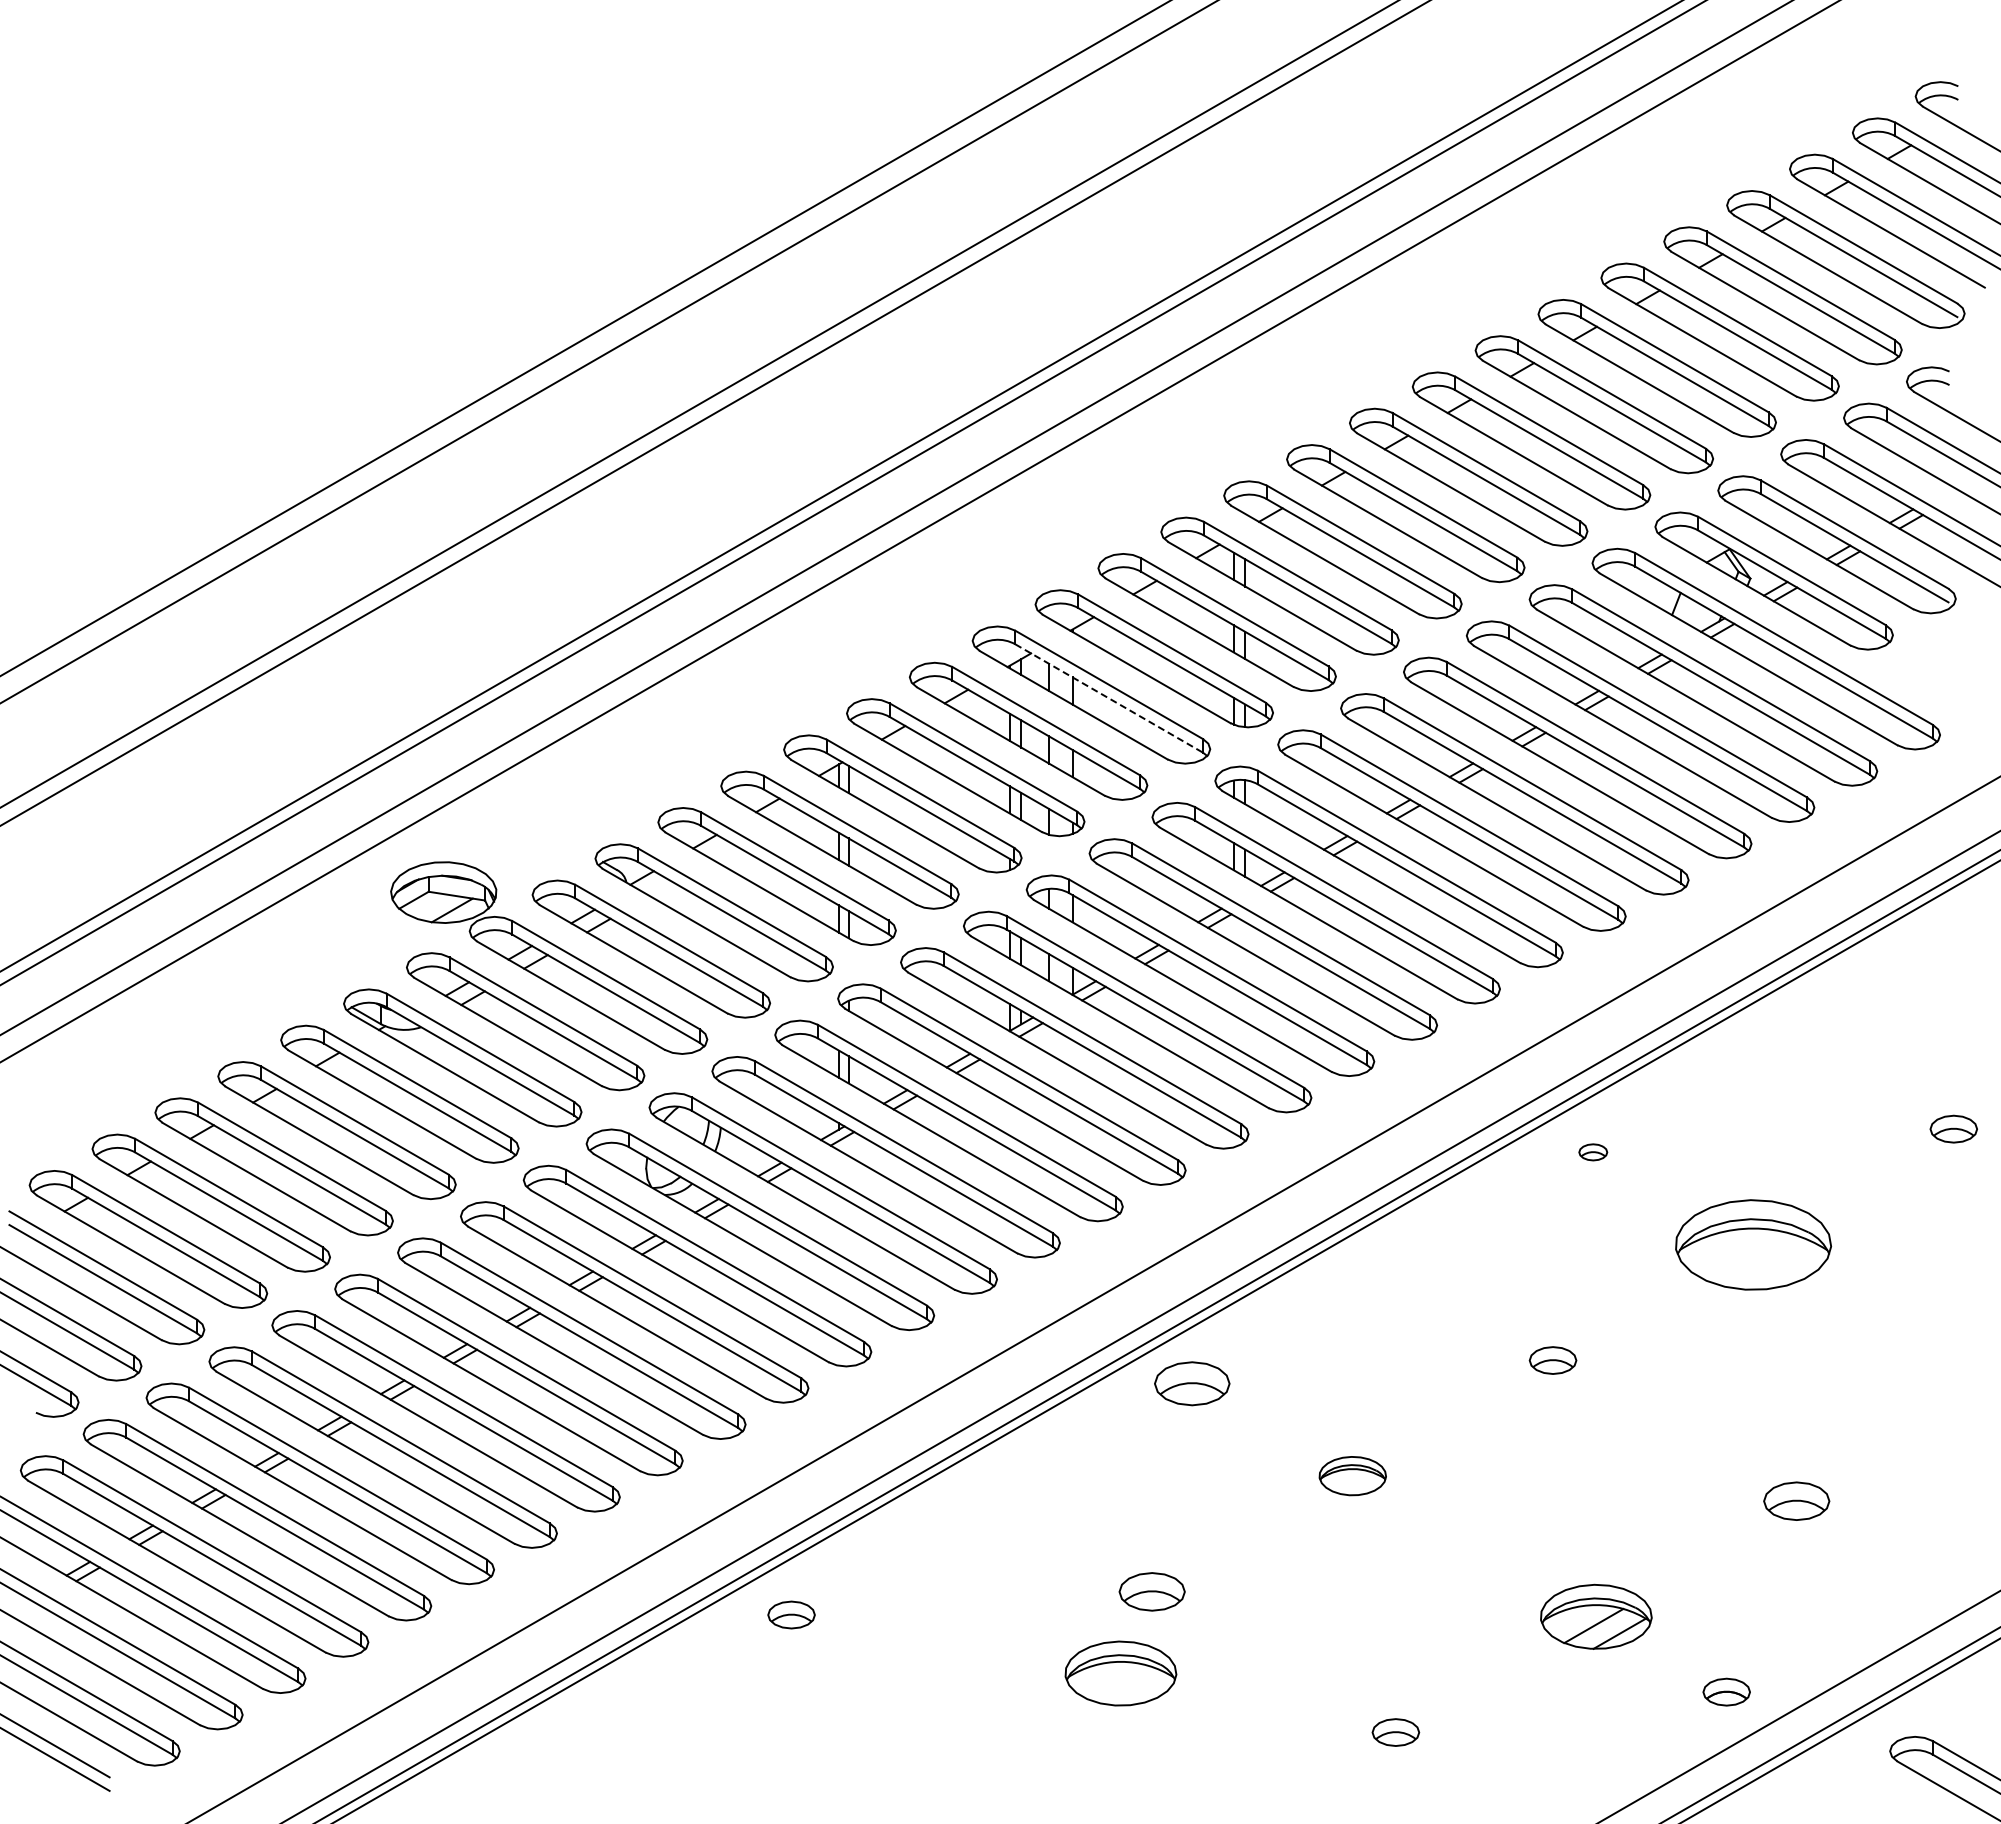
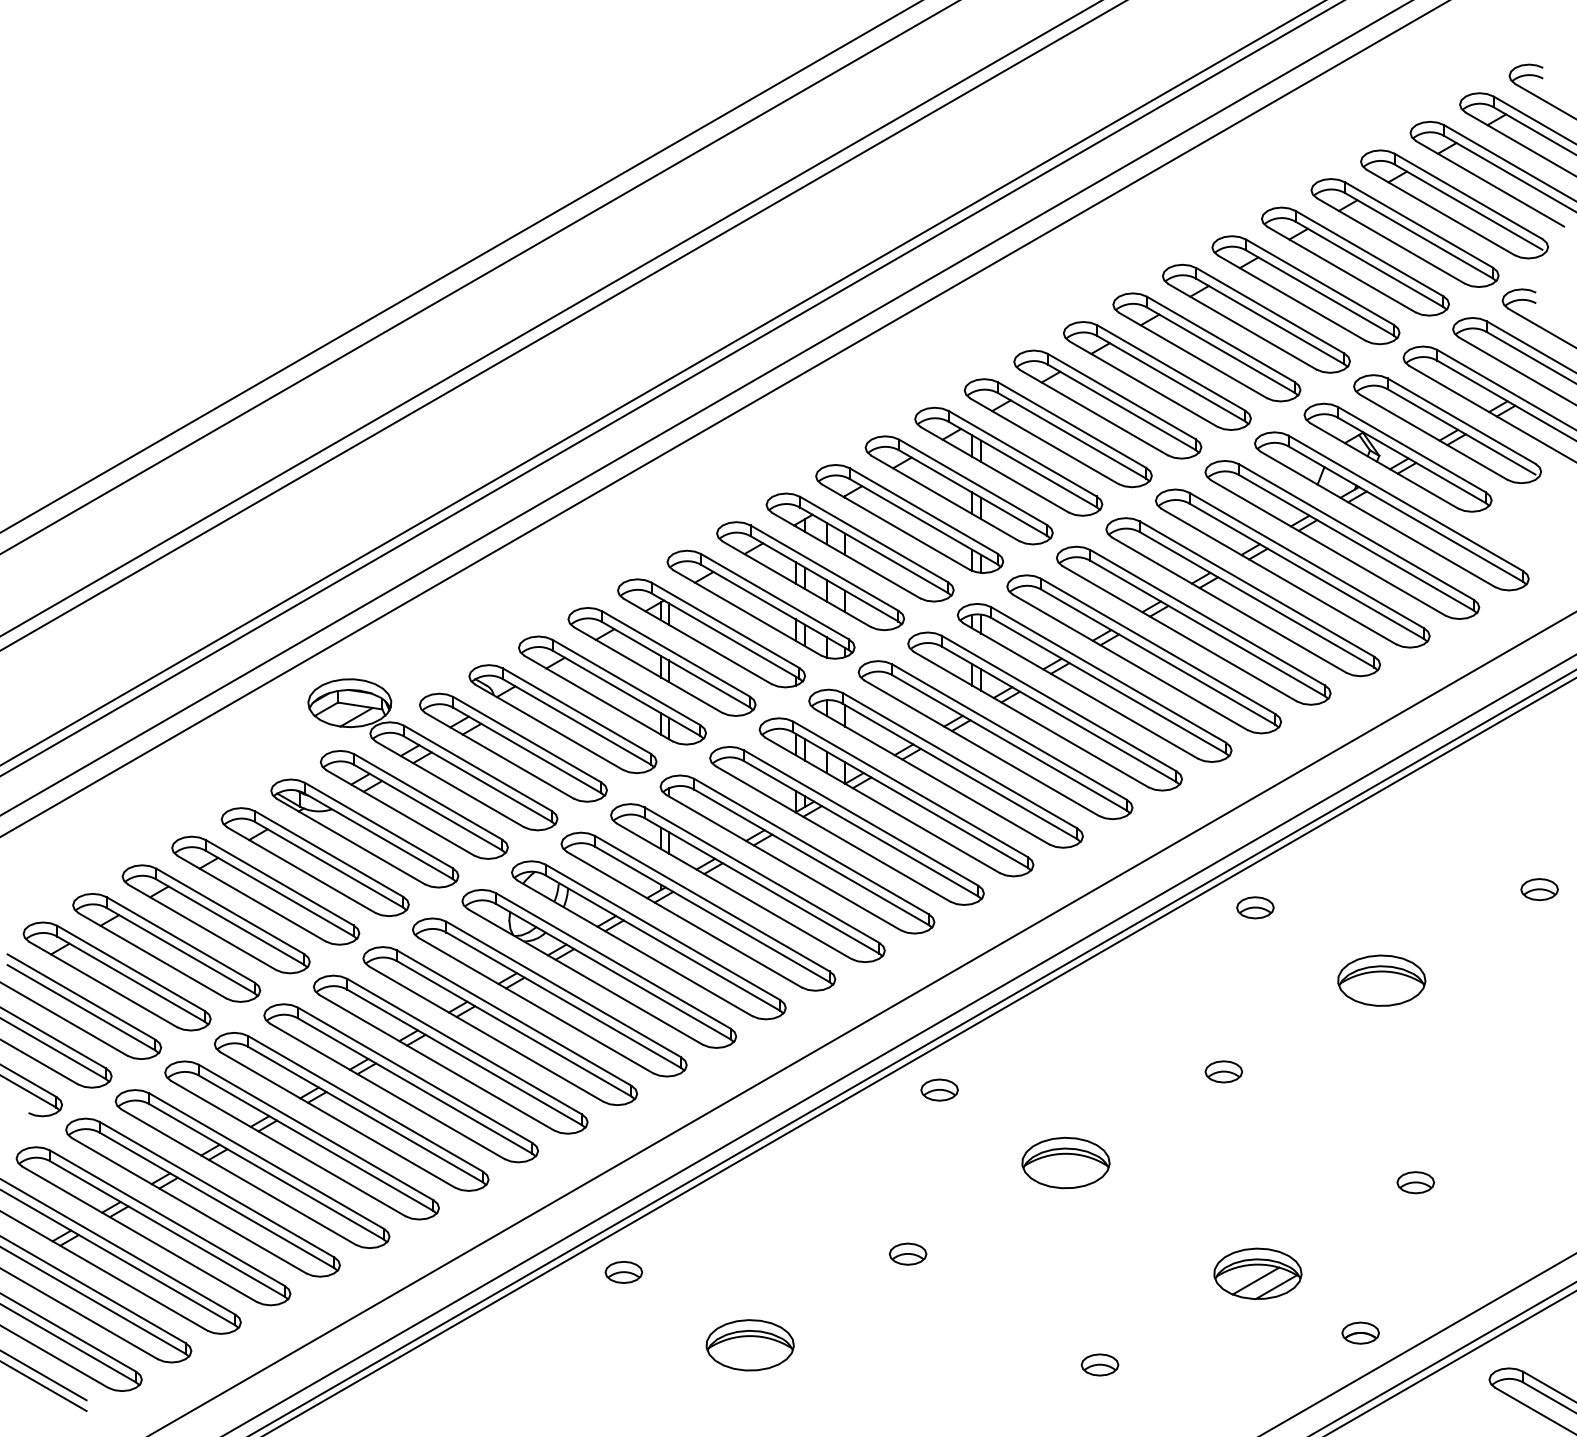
line: (1109, 698) -> (874, 550), dashed -> solid
part: (1593, 1152) -> (1255, 907), size x1.67
part: (1753, 1244) -> (1381, 980), size x0.71
part: (1192, 1383) -> (939, 1089), size x0.62
part: (1352, 1475) -> (1065, 1162), size x1.67
part: (1796, 1500) -> (1415, 1182), size x0.71
part: (1152, 1591) -> (908, 1253), size x0.71
part: (1120, 1673) -> (749, 1345), moved

